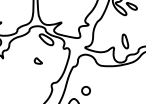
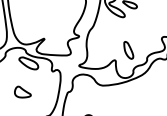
part: (38, 60) -> (22, 91), size x1.67

